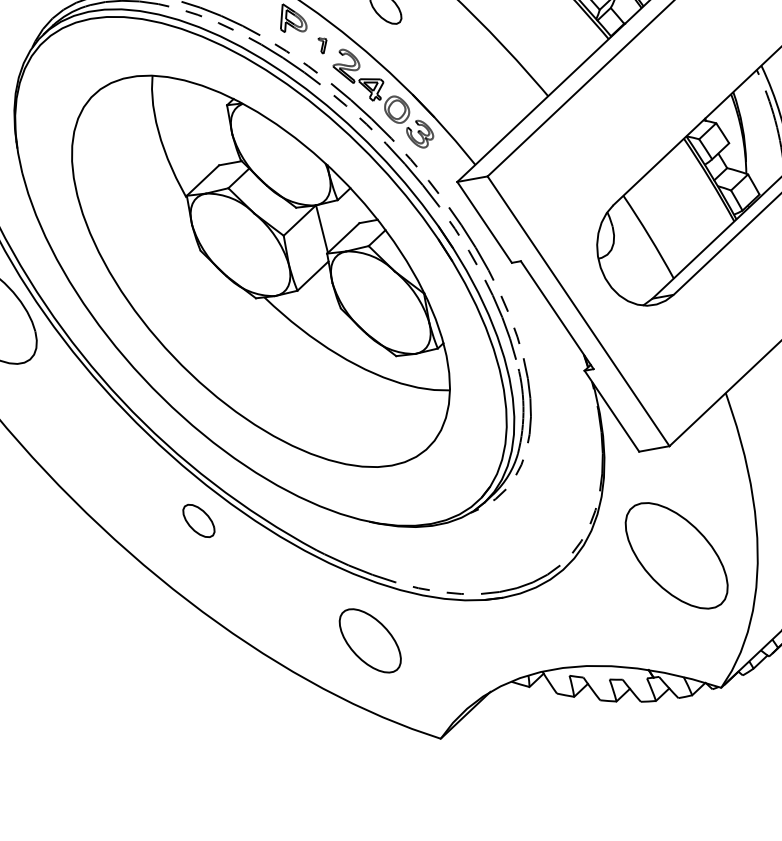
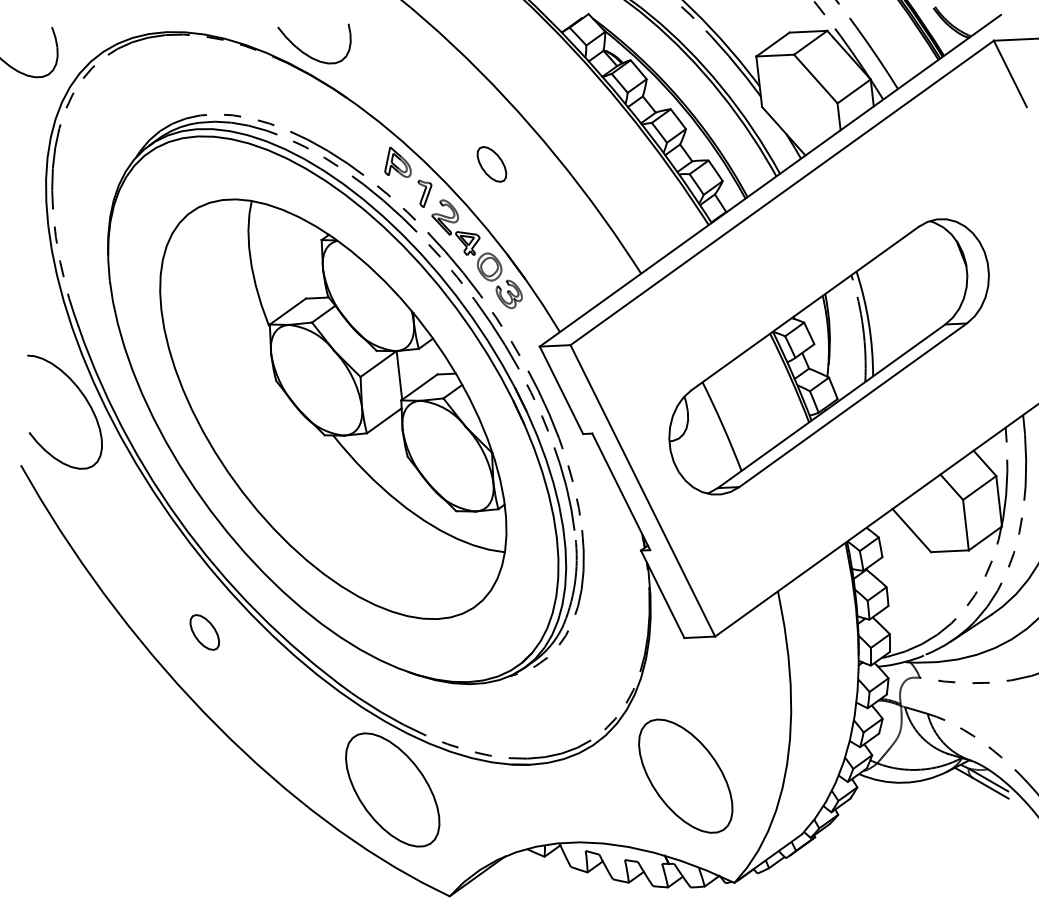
part: (322, 45) -> (424, 193), size x1.67
part: (198, 521) -> (204, 632), moved
part: (676, 555) -> (685, 775), moved
part: (369, 640) -> (392, 789), size x1.67

